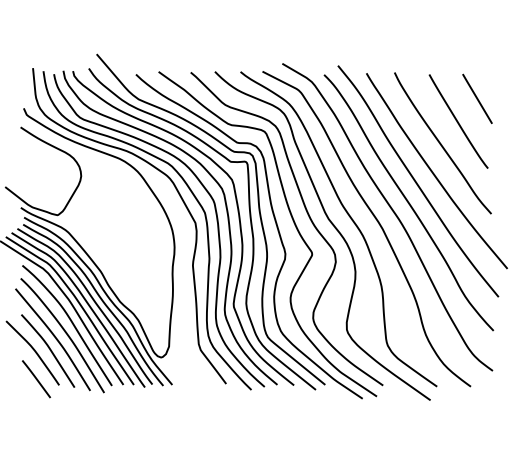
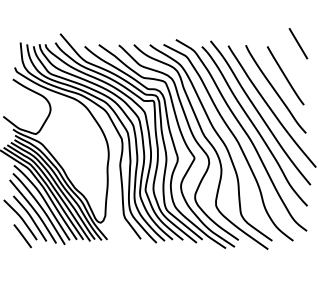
line: (477, 98) -> (298, 43), moved

